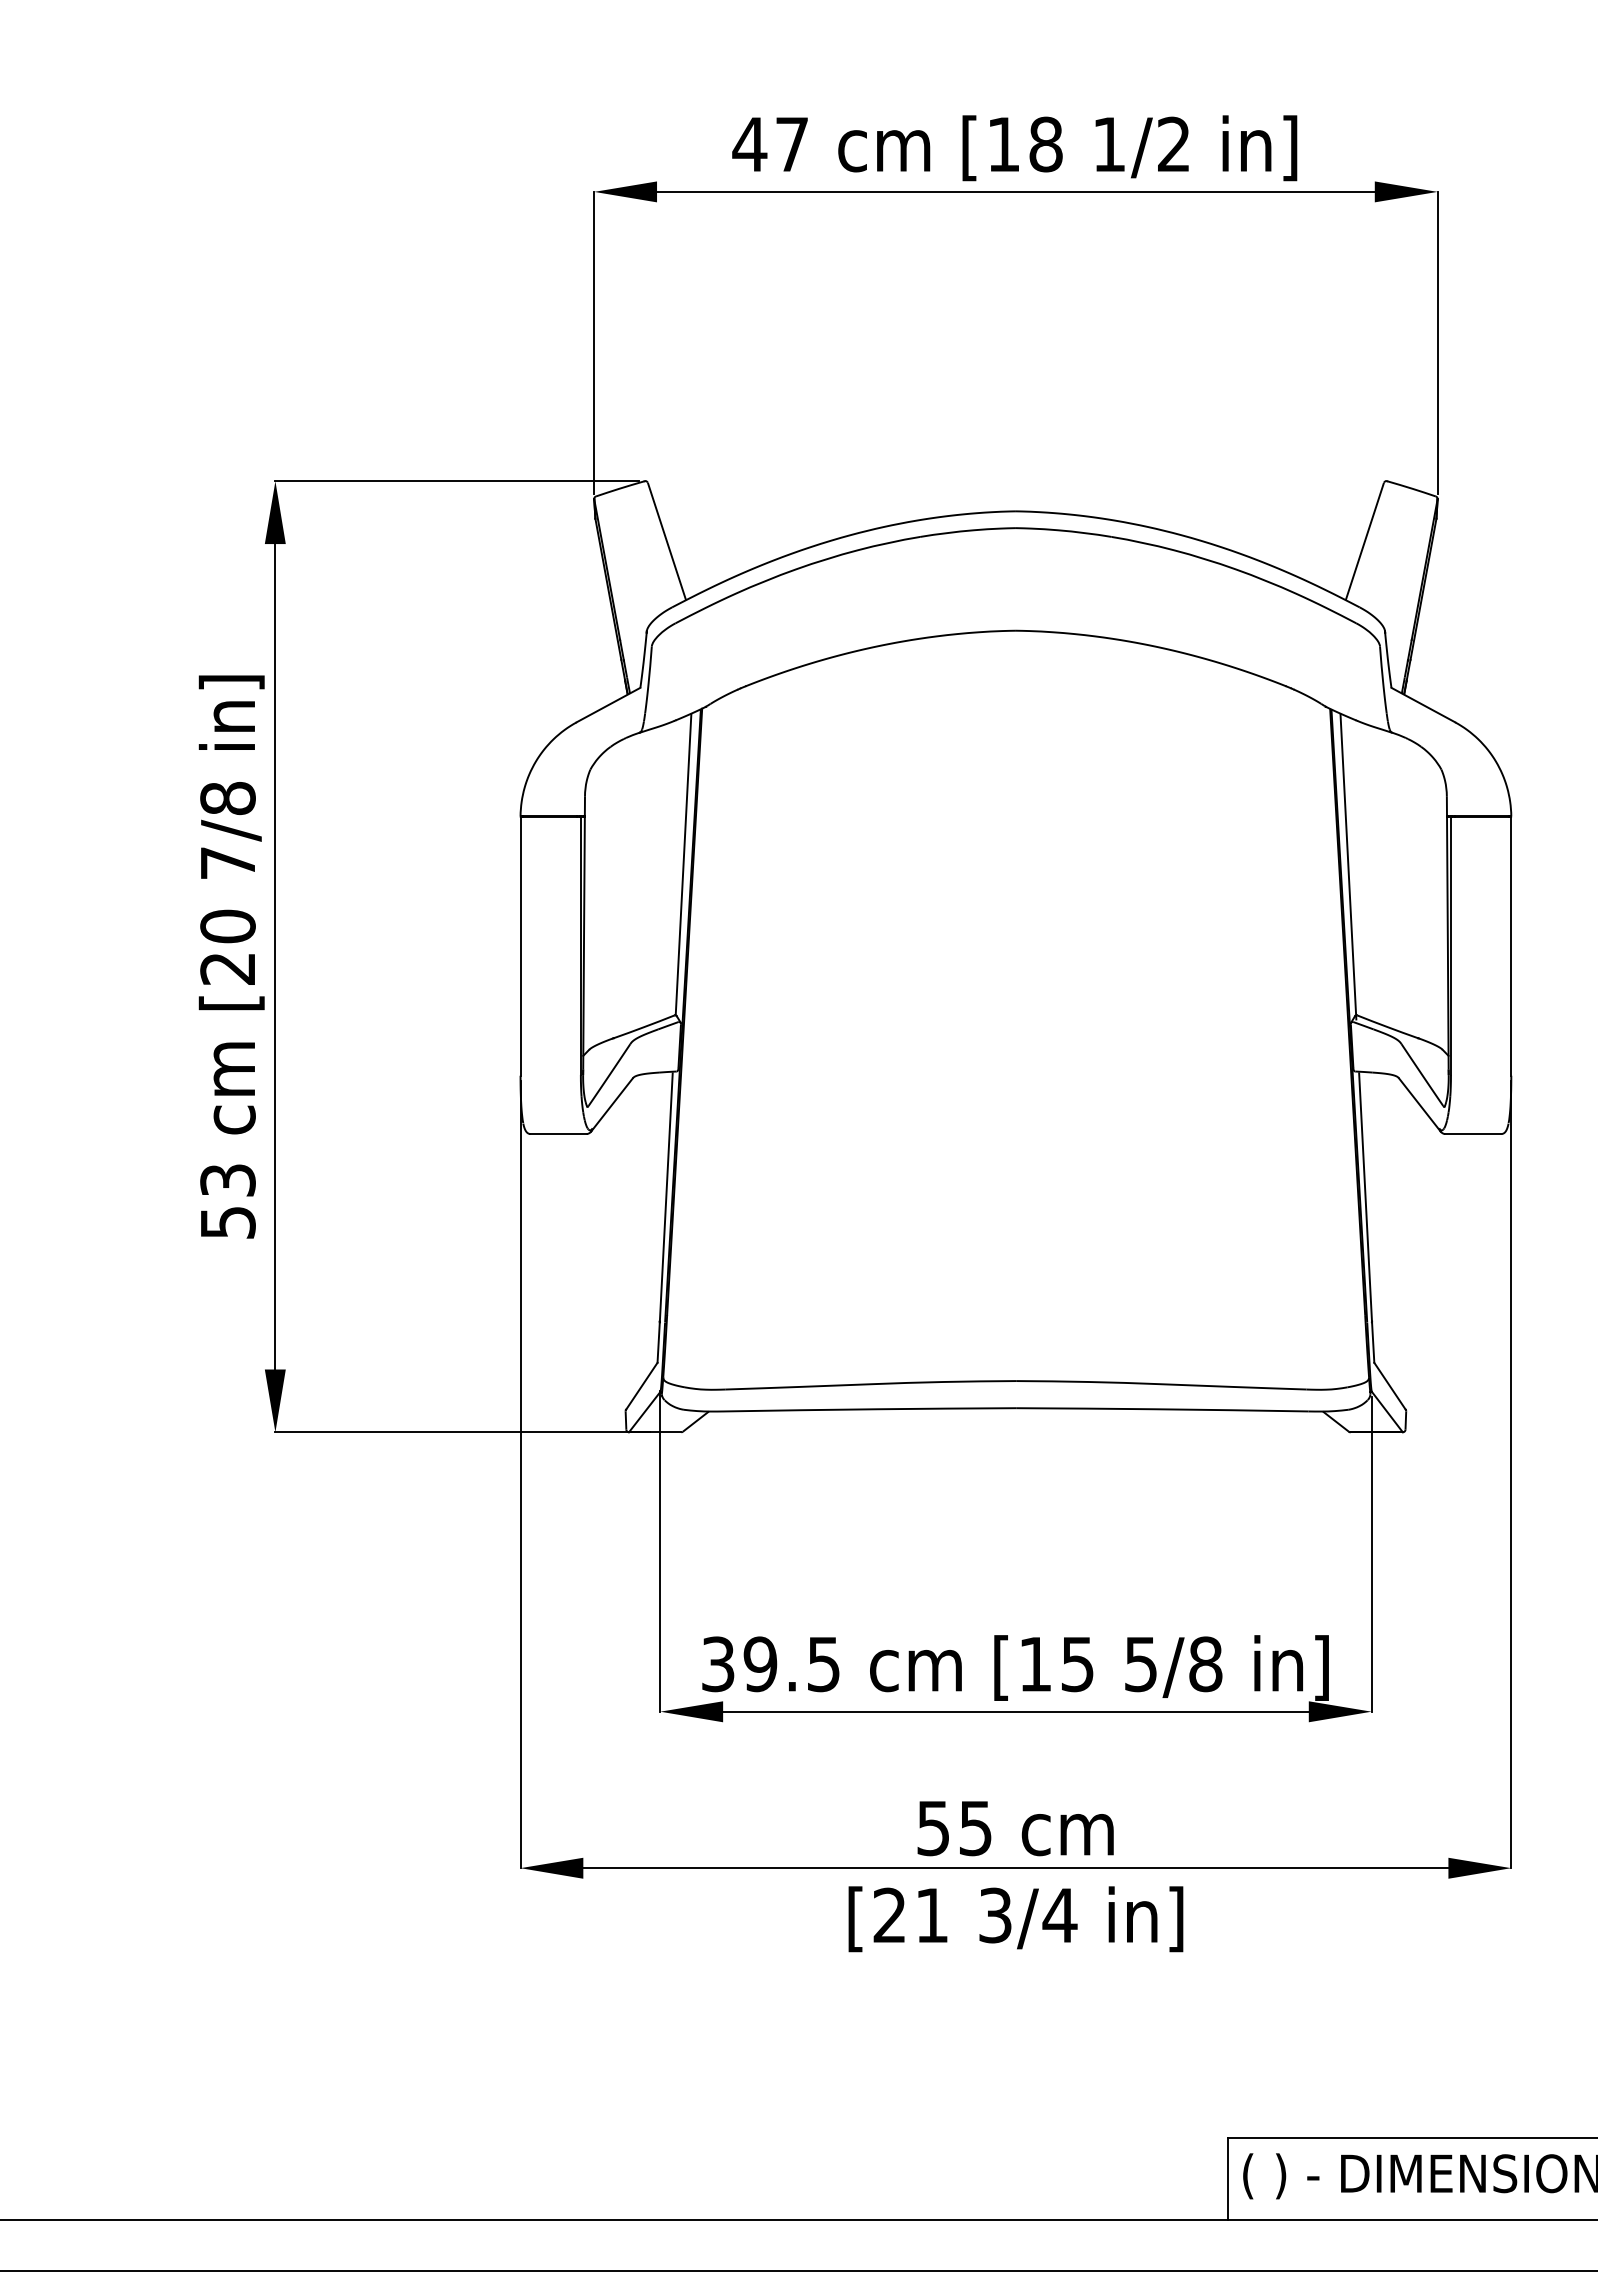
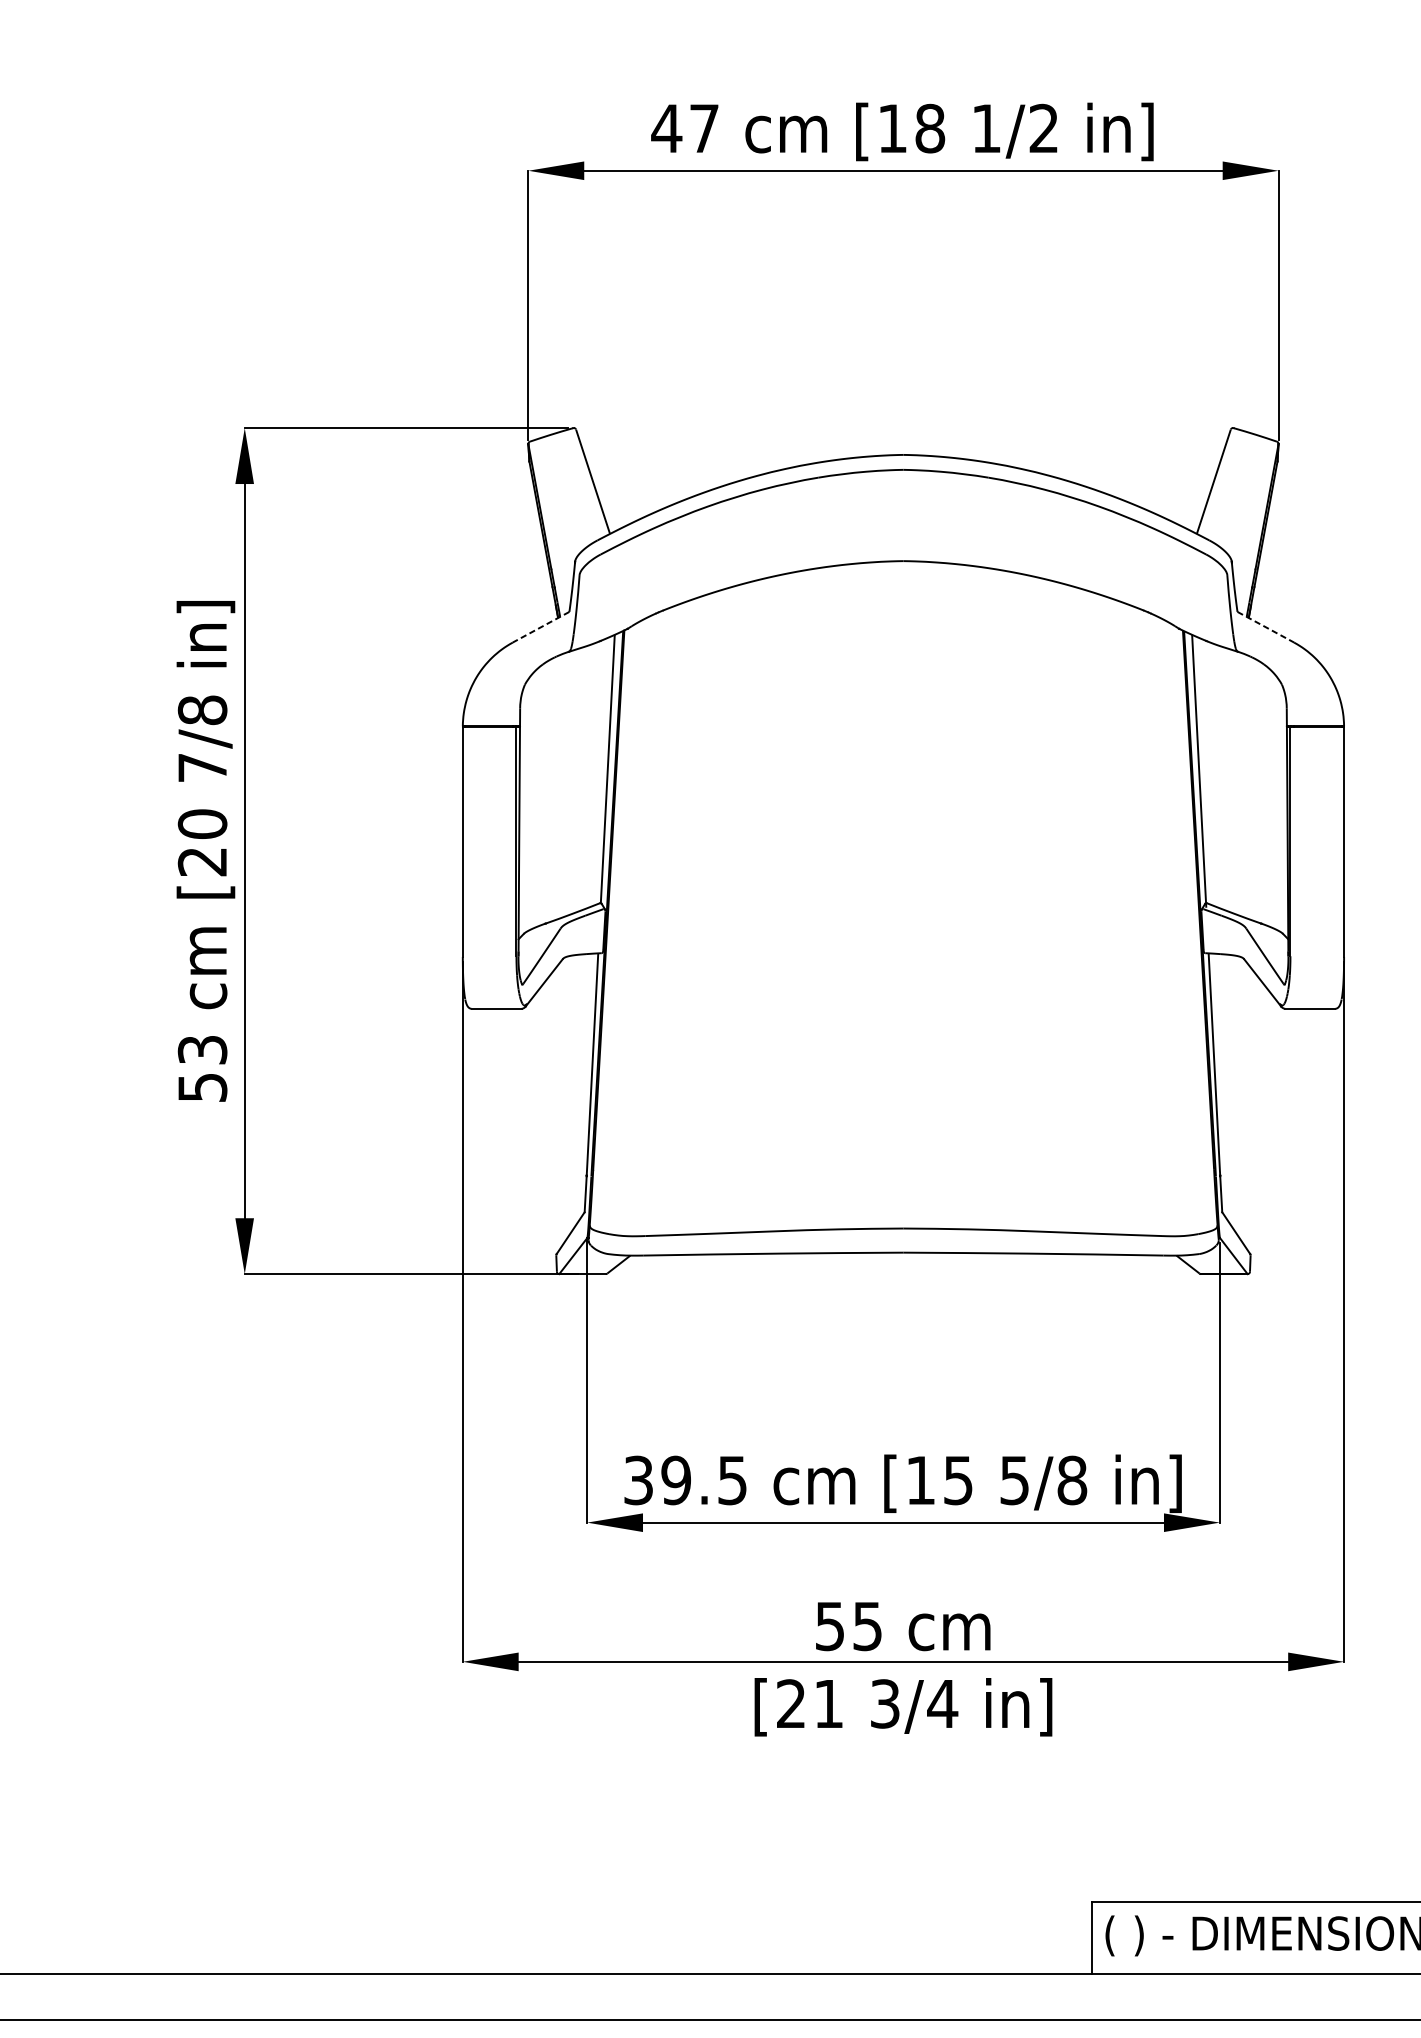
line: (608, 705) -> (541, 627), solid -> dashed
line: (1423, 705) -> (1265, 627), solid -> dashed

